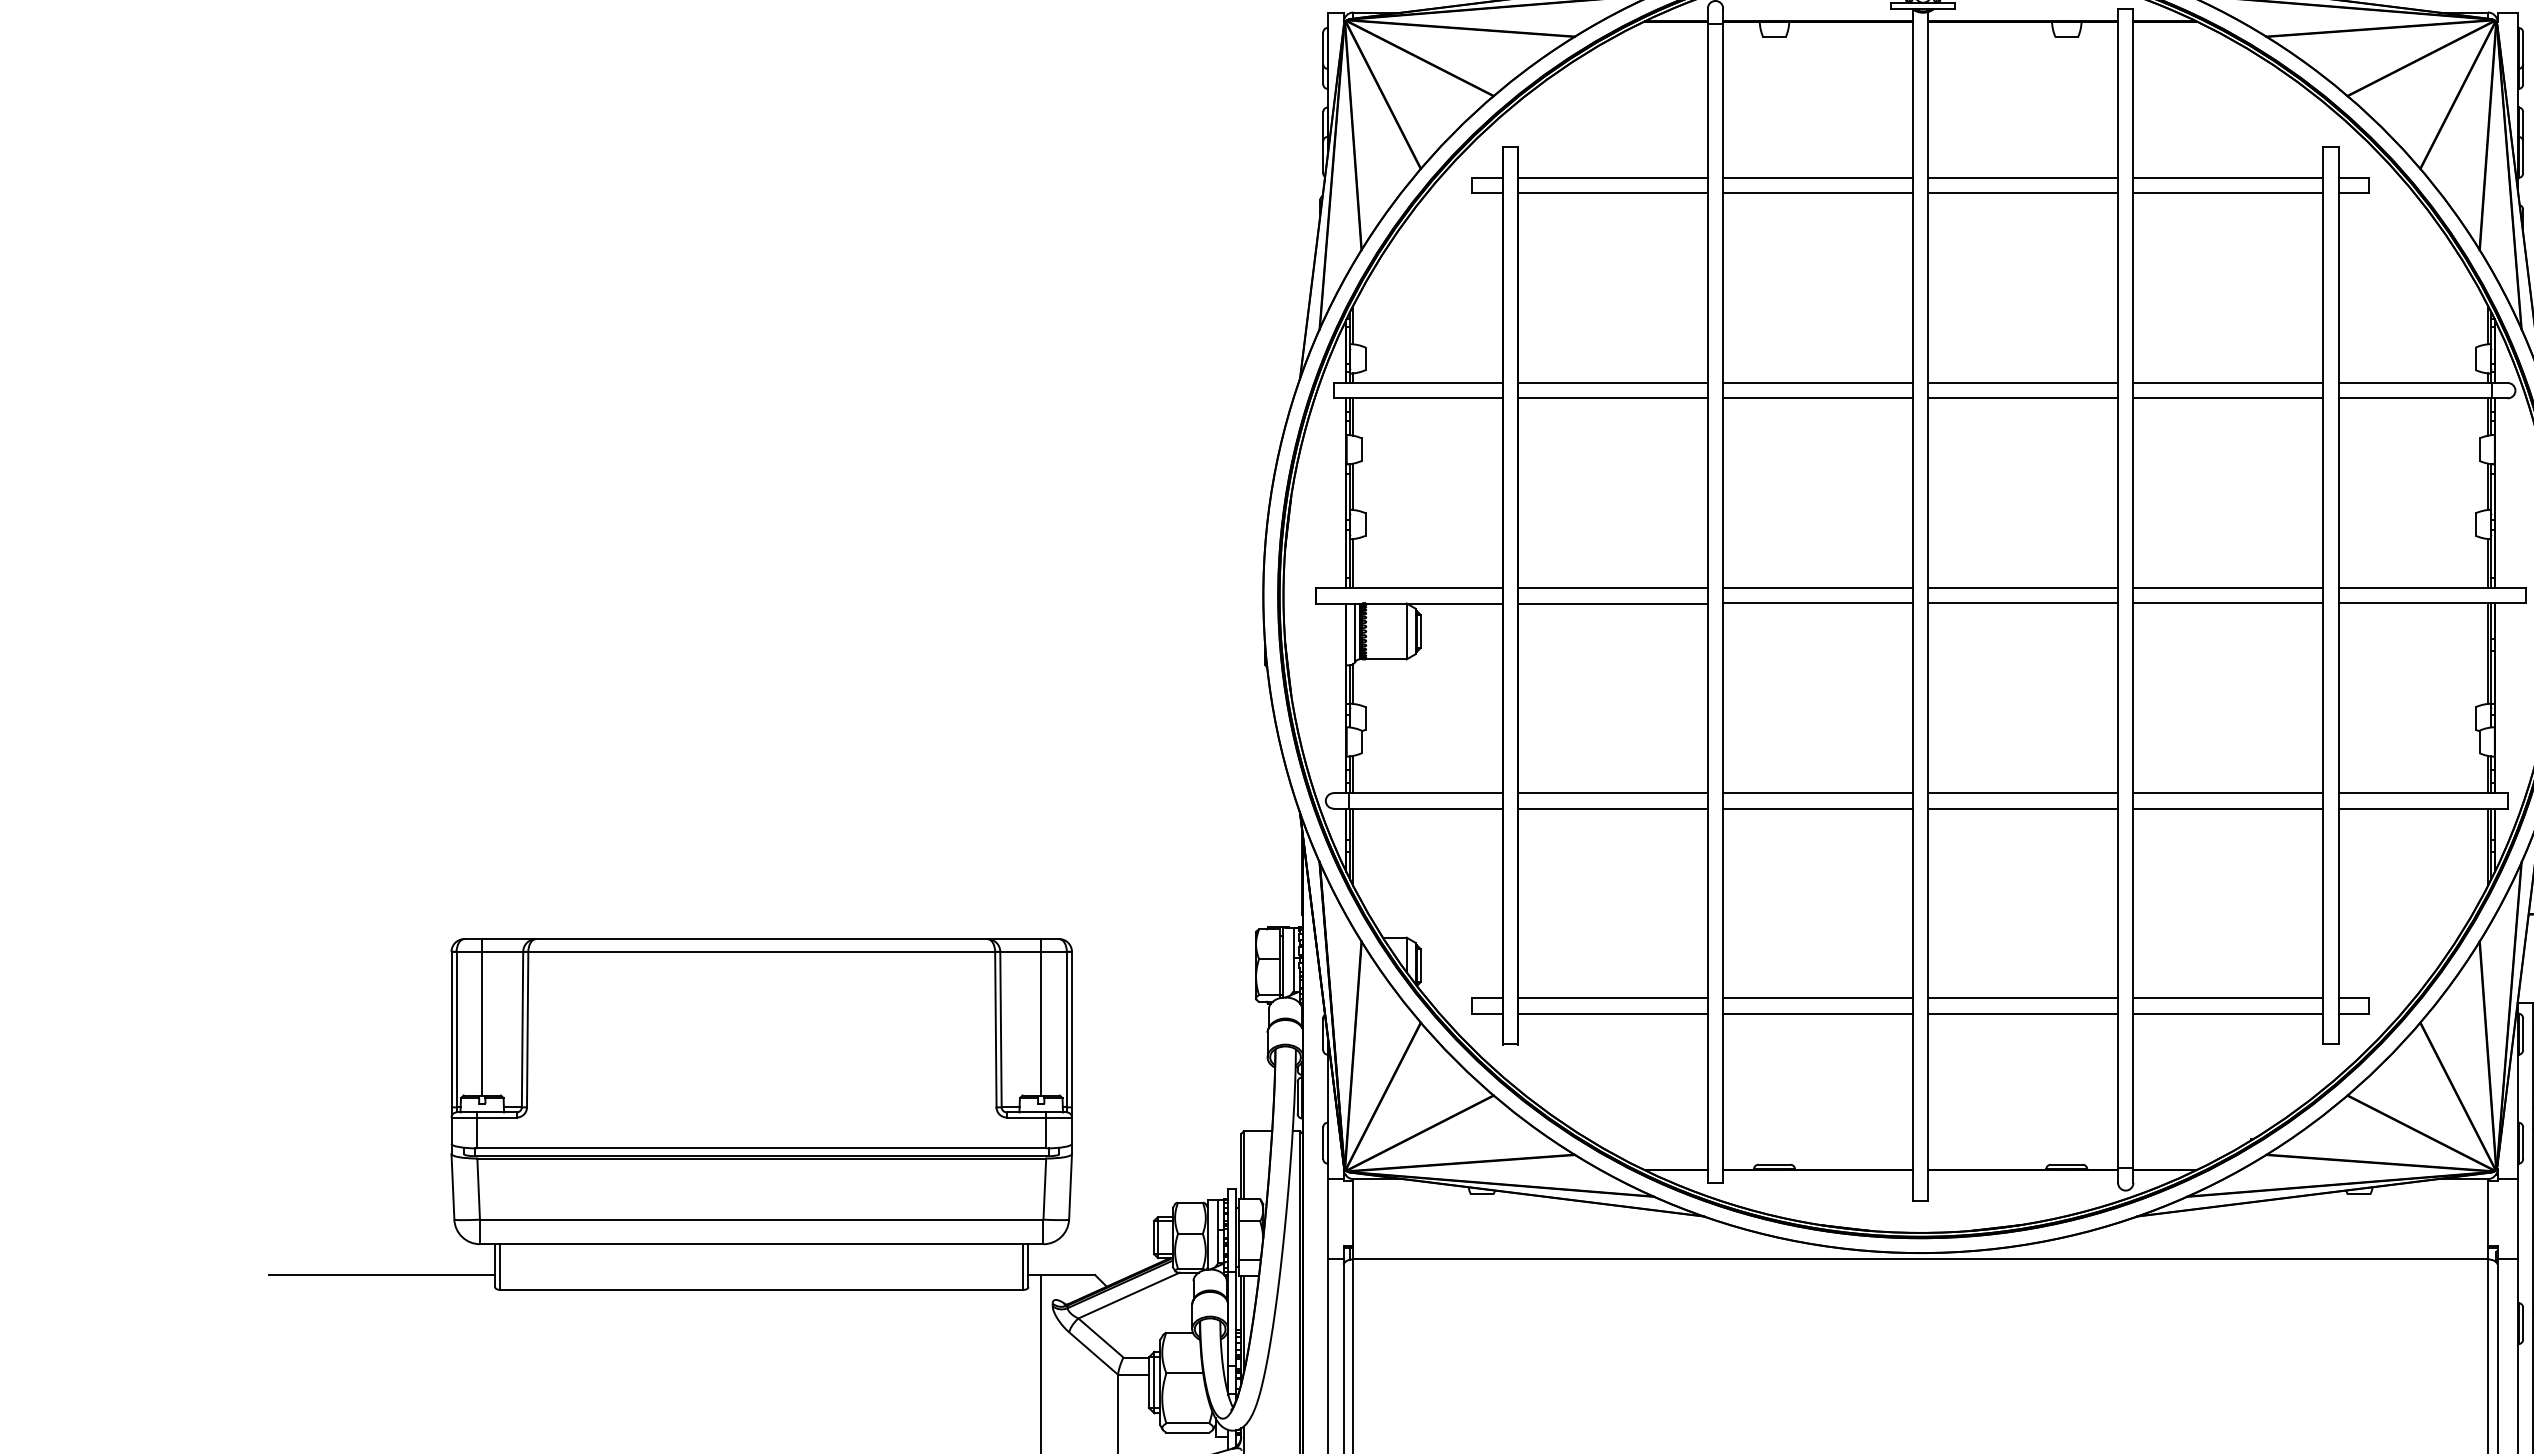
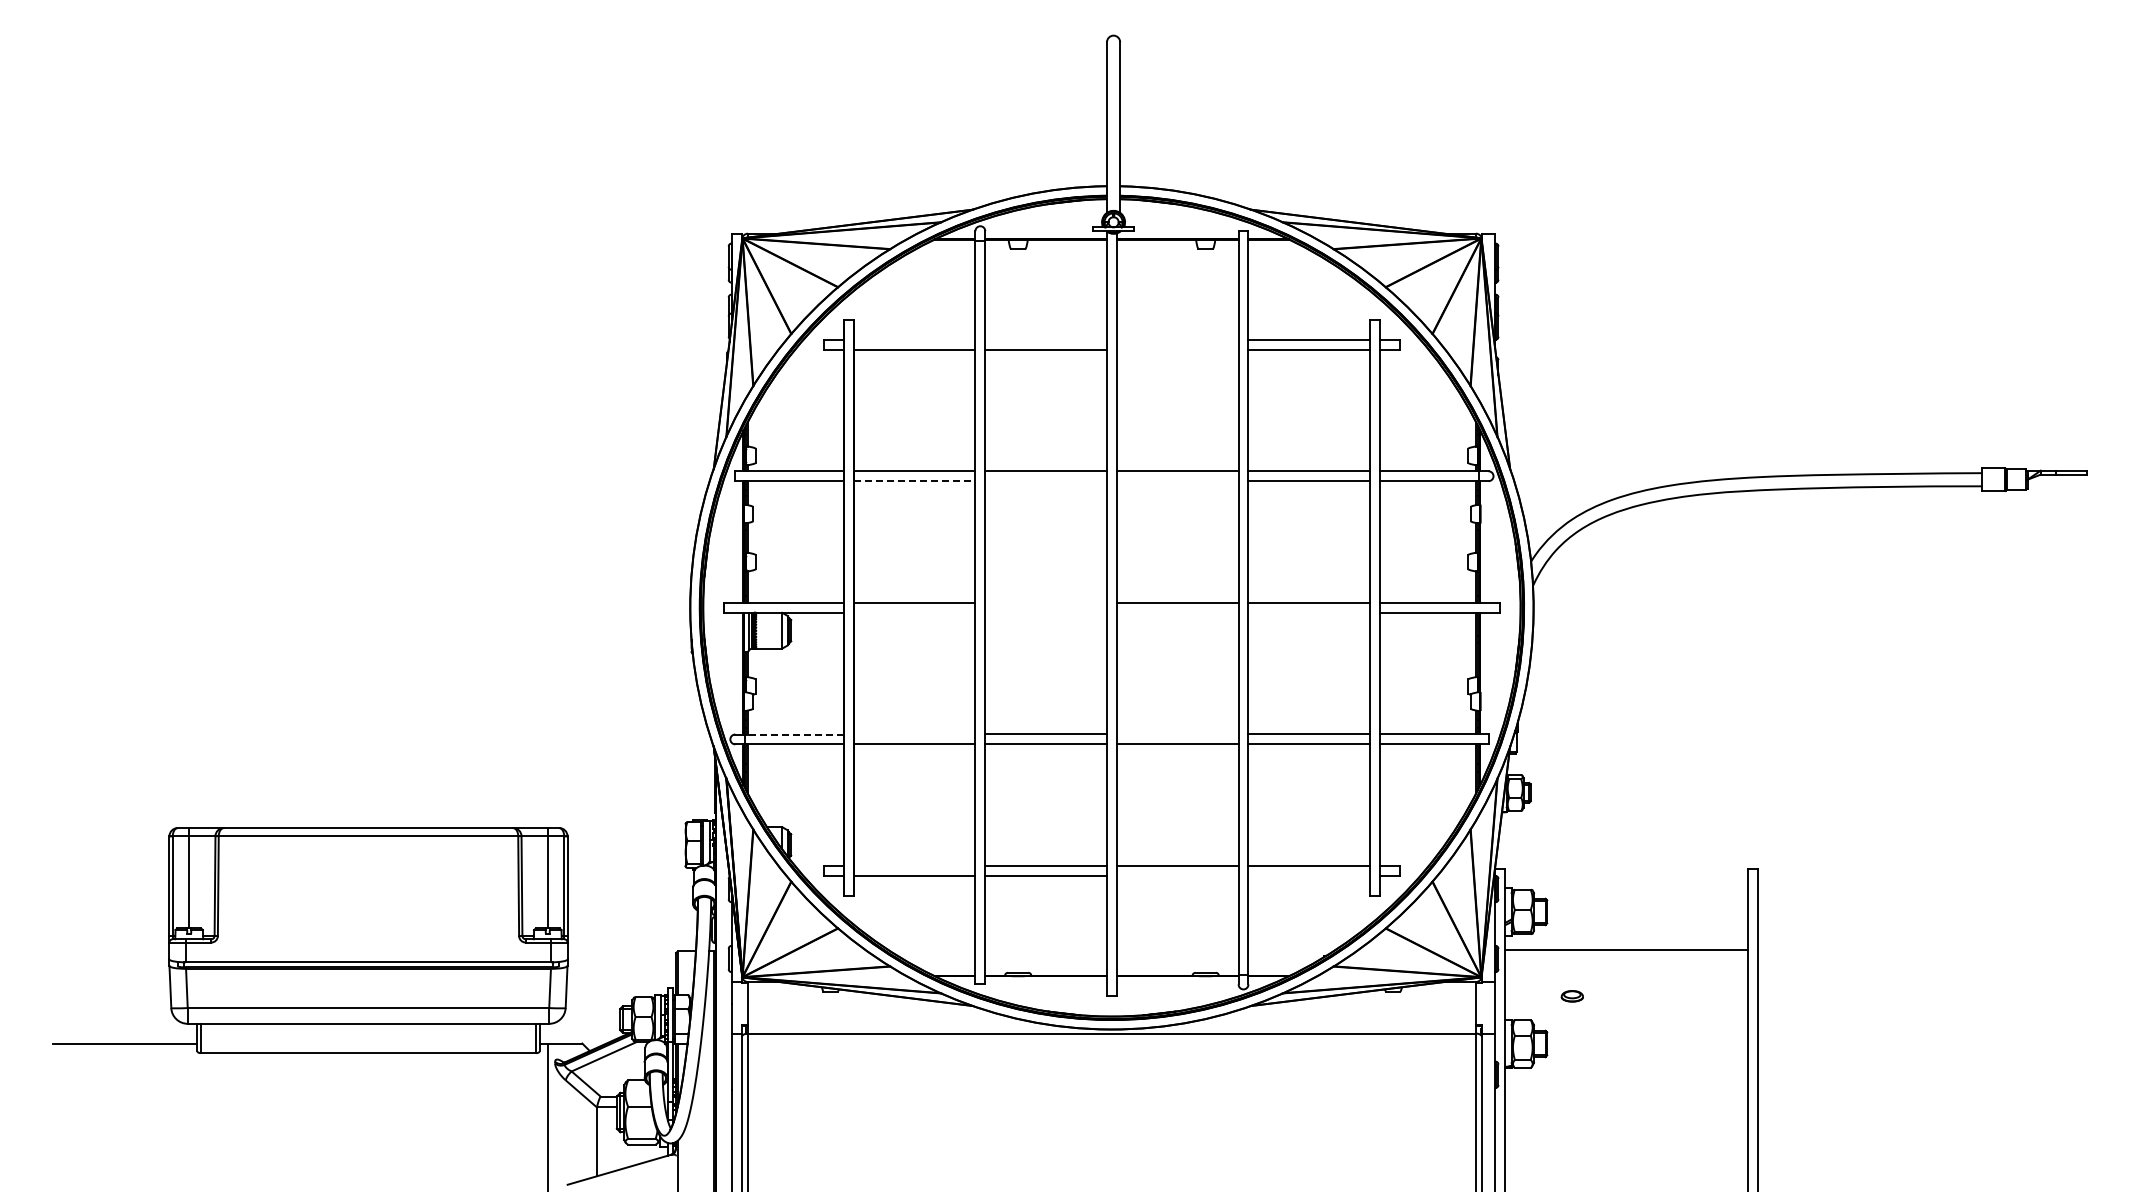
line: (1612, 177) -> (914, 339), removed
line: (1818, 177) -> (1046, 339), removed
line: (2022, 177) -> (1177, 339), removed
line: (2022, 193) -> (1177, 349), removed
line: (1612, 398) -> (914, 481), solid -> dashed
line: (1818, 398) -> (1046, 481), removed
line: (2022, 398) -> (1177, 481), removed
line: (1818, 587) -> (1046, 602), removed
line: (1612, 603) -> (914, 612), removed
line: (1818, 603) -> (1046, 612), removed
line: (2022, 603) -> (1177, 612), removed
line: (2228, 603) -> (1309, 612), removed
line: (1425, 793) -> (794, 734), solid -> dashed
line: (1612, 793) -> (914, 734), removed
line: (2022, 793) -> (1177, 734), removed
line: (1612, 998) -> (914, 866), removed
line: (2022, 1013) -> (1177, 875), removed
line: (2228, 1013) -> (1309, 875), removed

